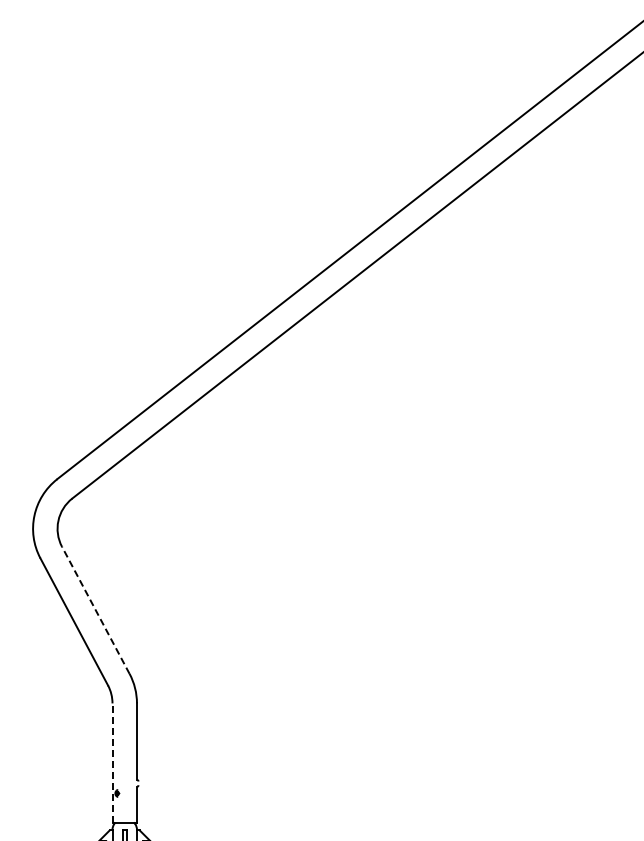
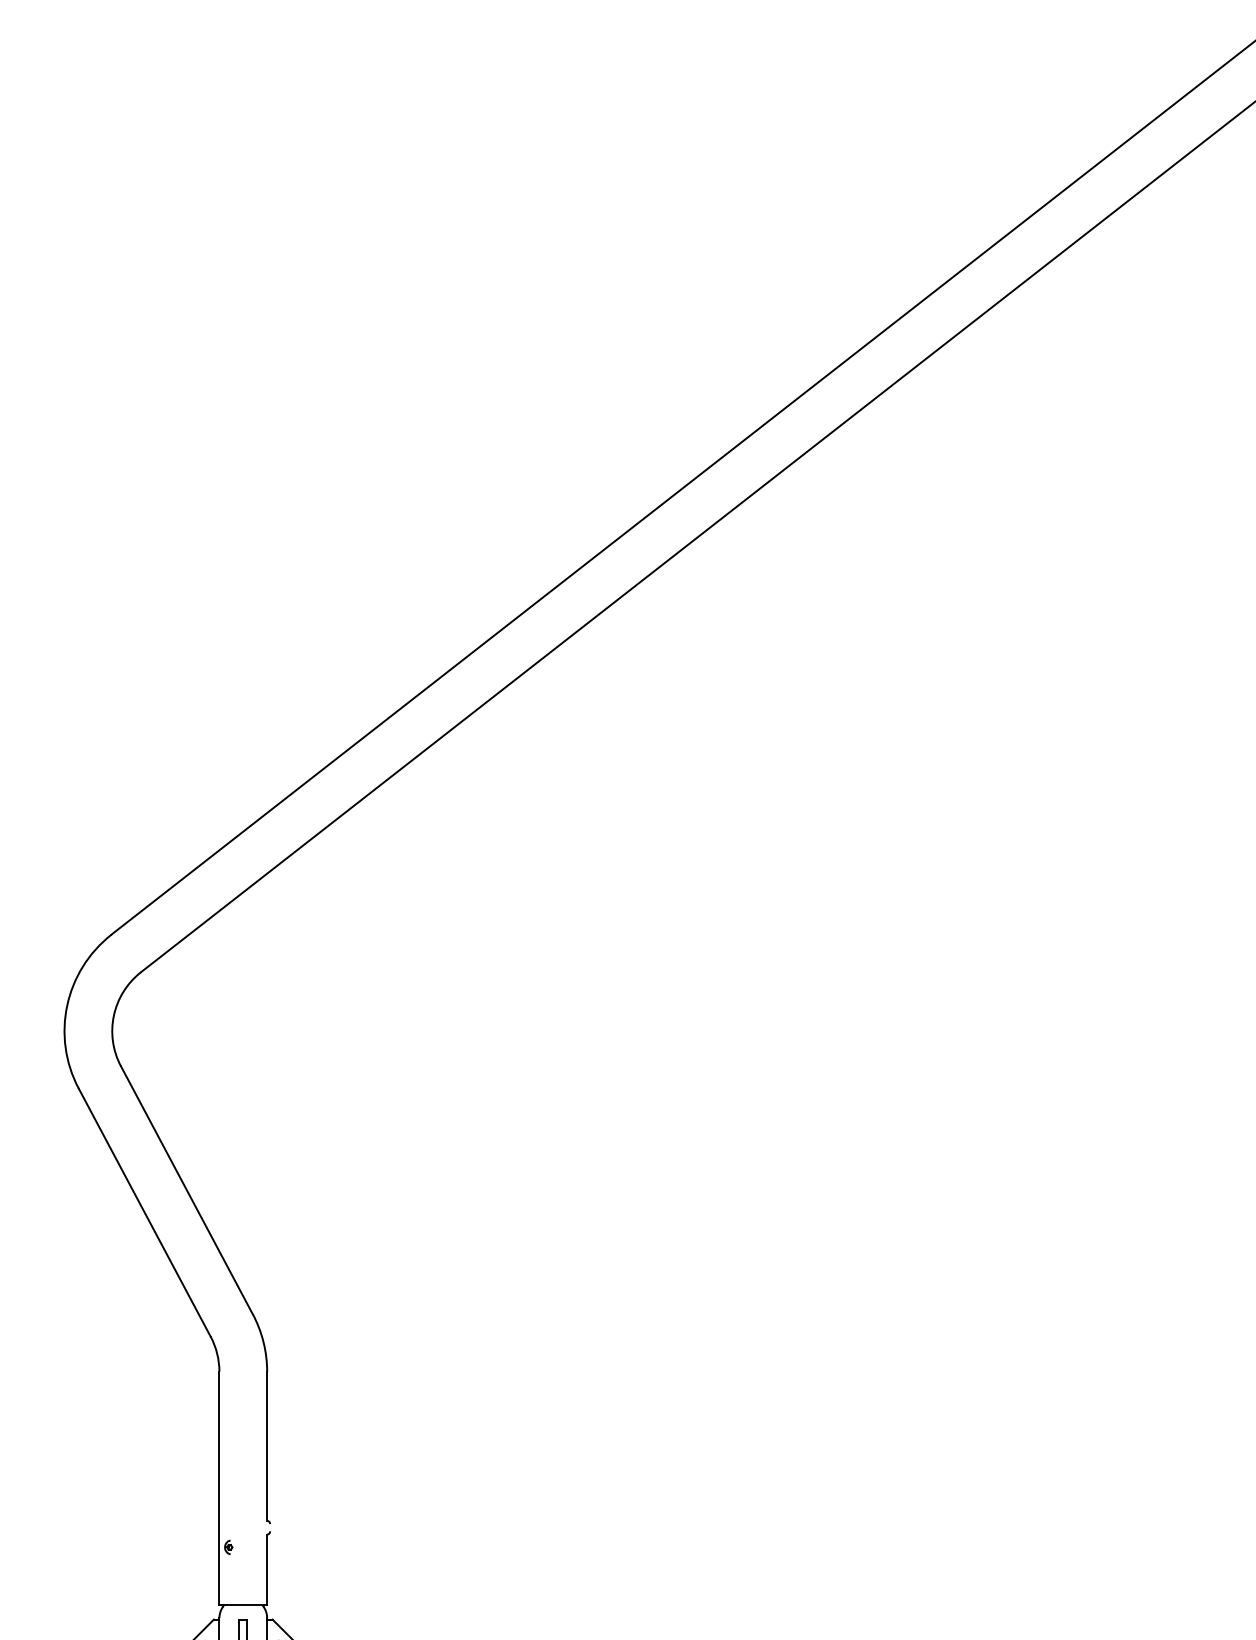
line: (95, 610) -> (186, 1190), dashed -> solid
line: (112, 763) -> (219, 1488), dashed -> solid

